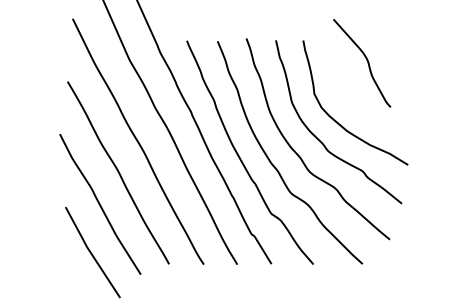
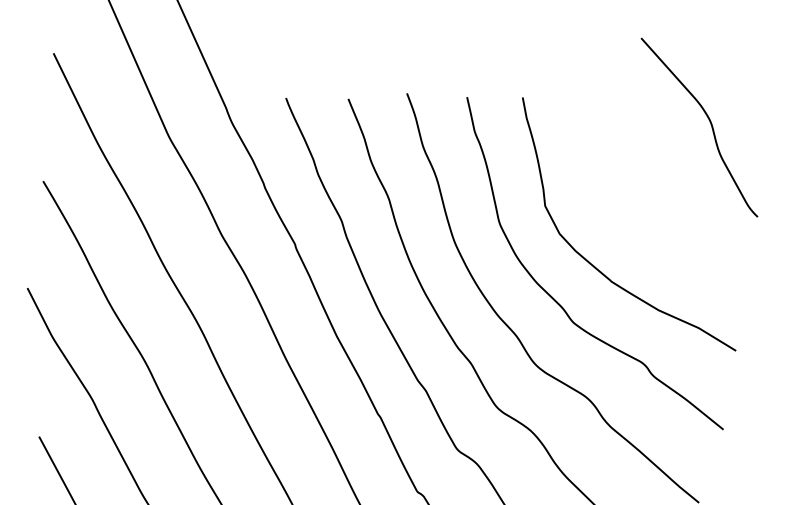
curve: (366, 60) -> (708, 121), moved

